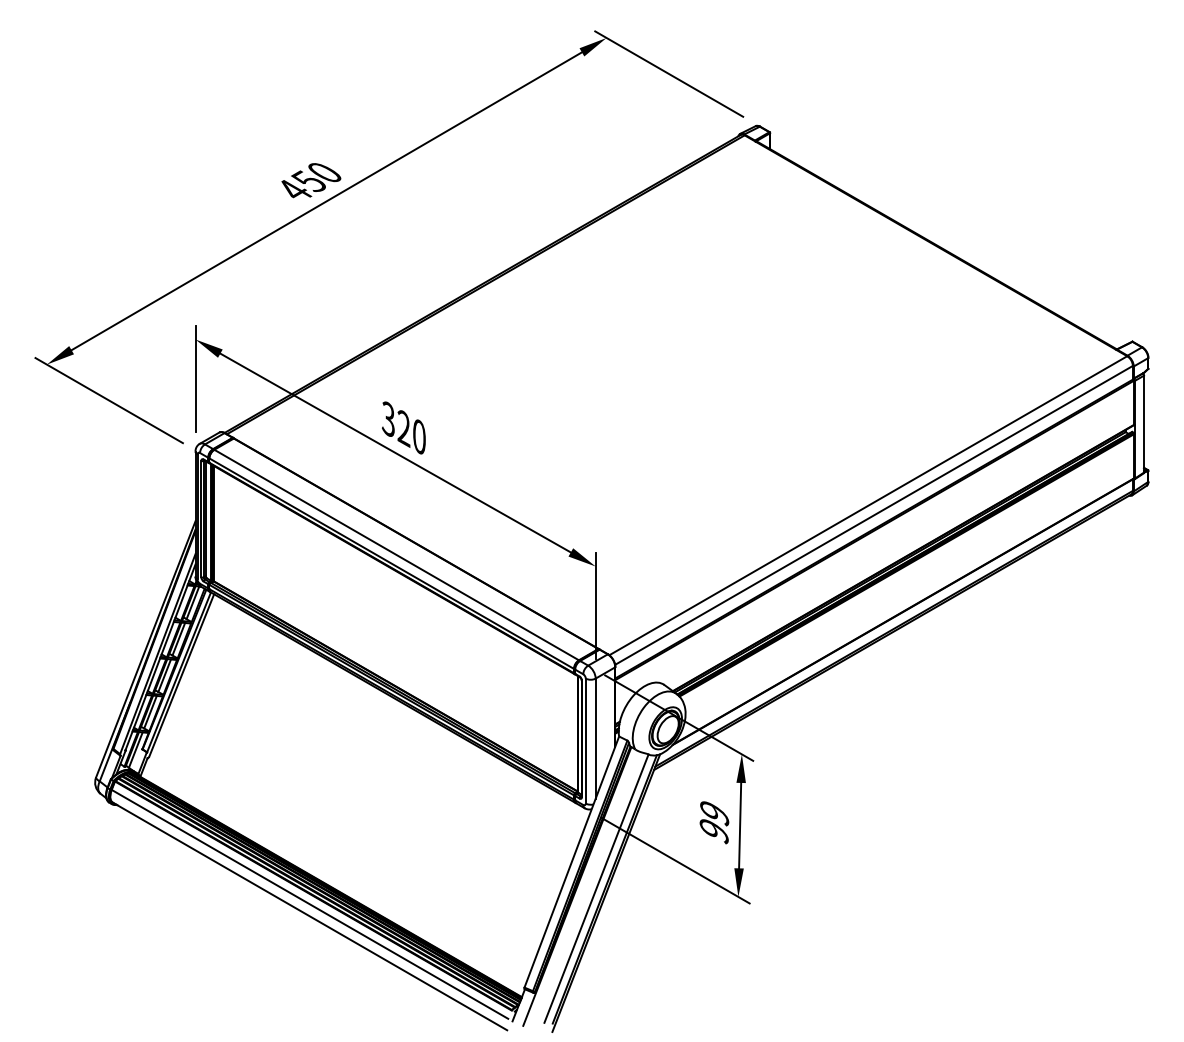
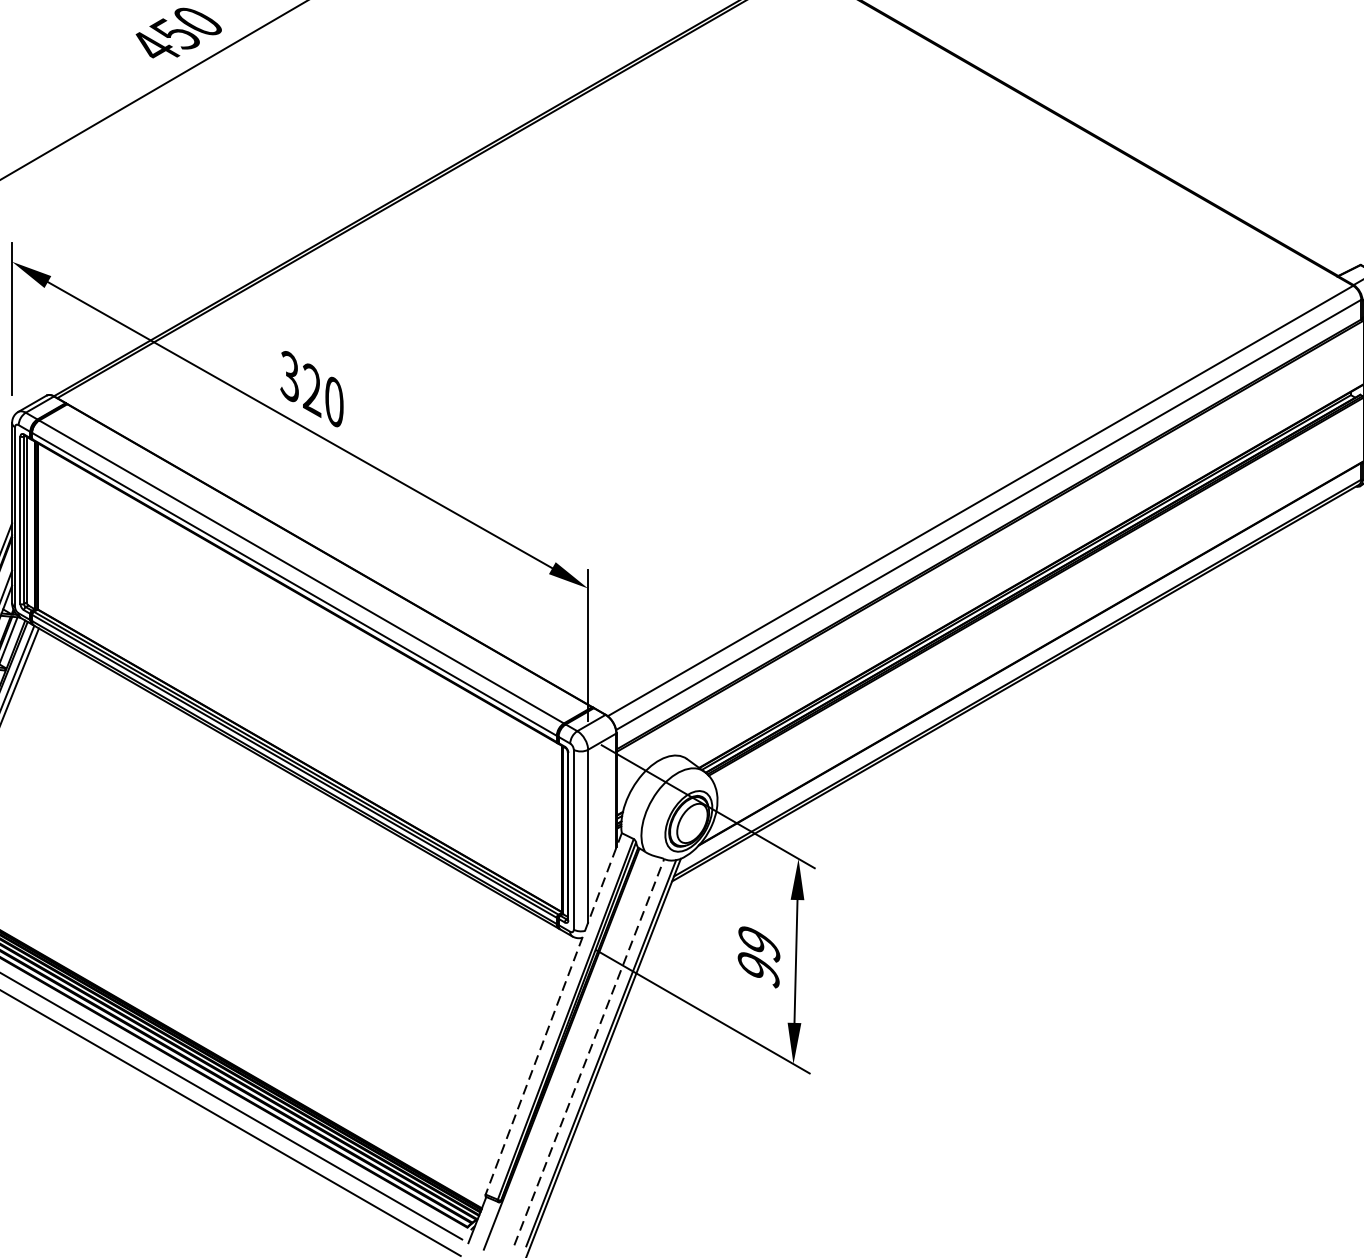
line: (571, 862) -> (553, 1014), solid -> dashed
line: (596, 888) -> (589, 1051), solid -> dashed

